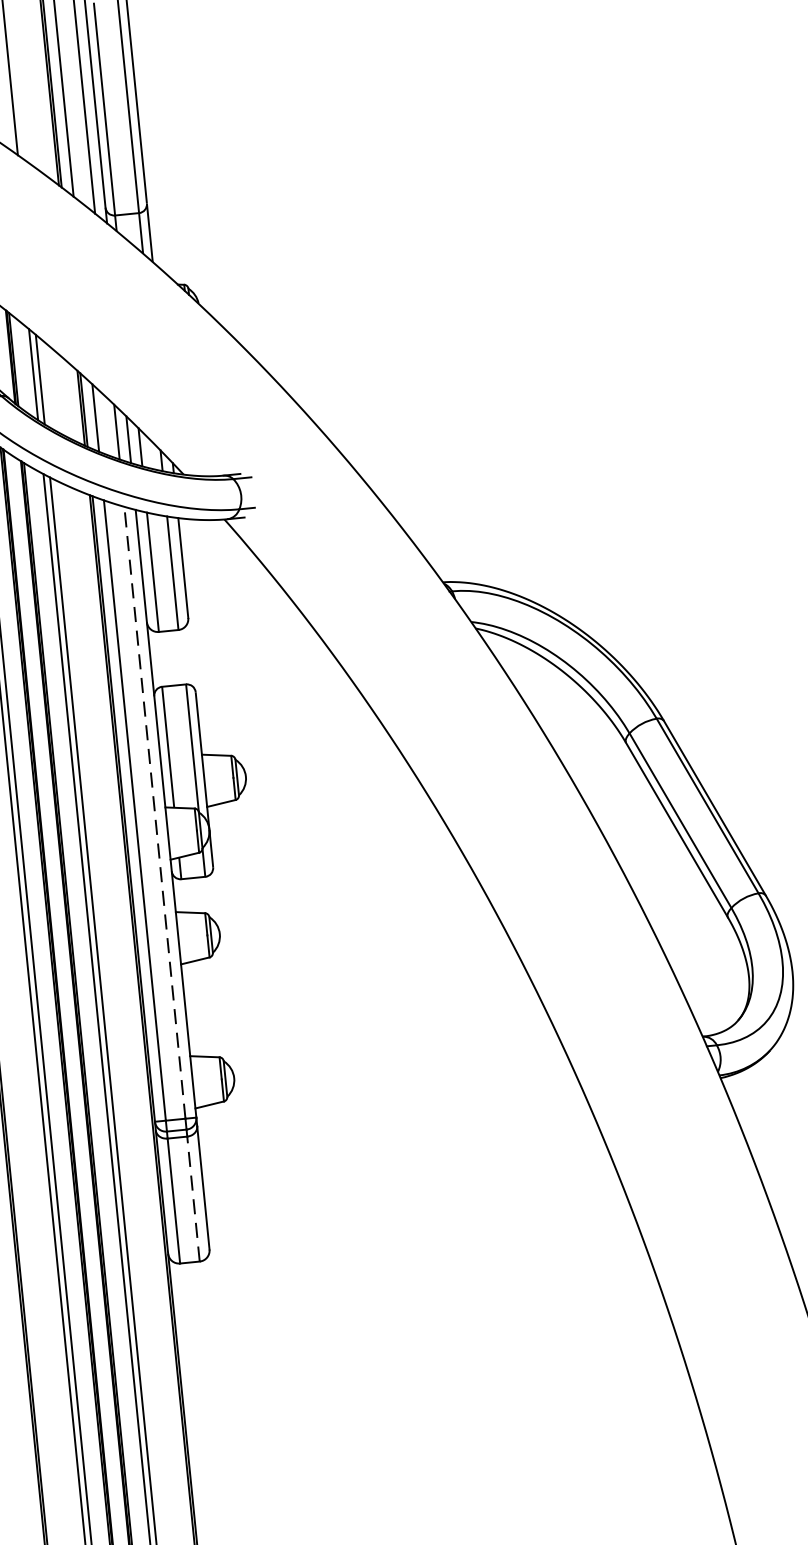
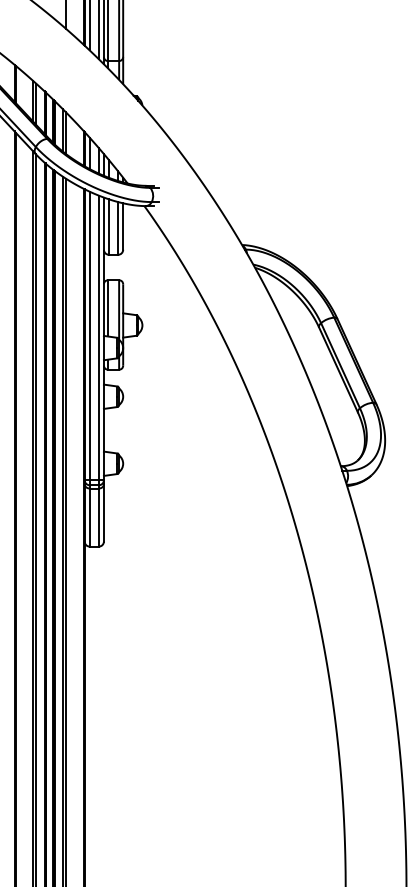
line: (154, 811) -> (98, 337), dashed -> solid
line: (192, 1198) -> (98, 517), dashed -> solid

